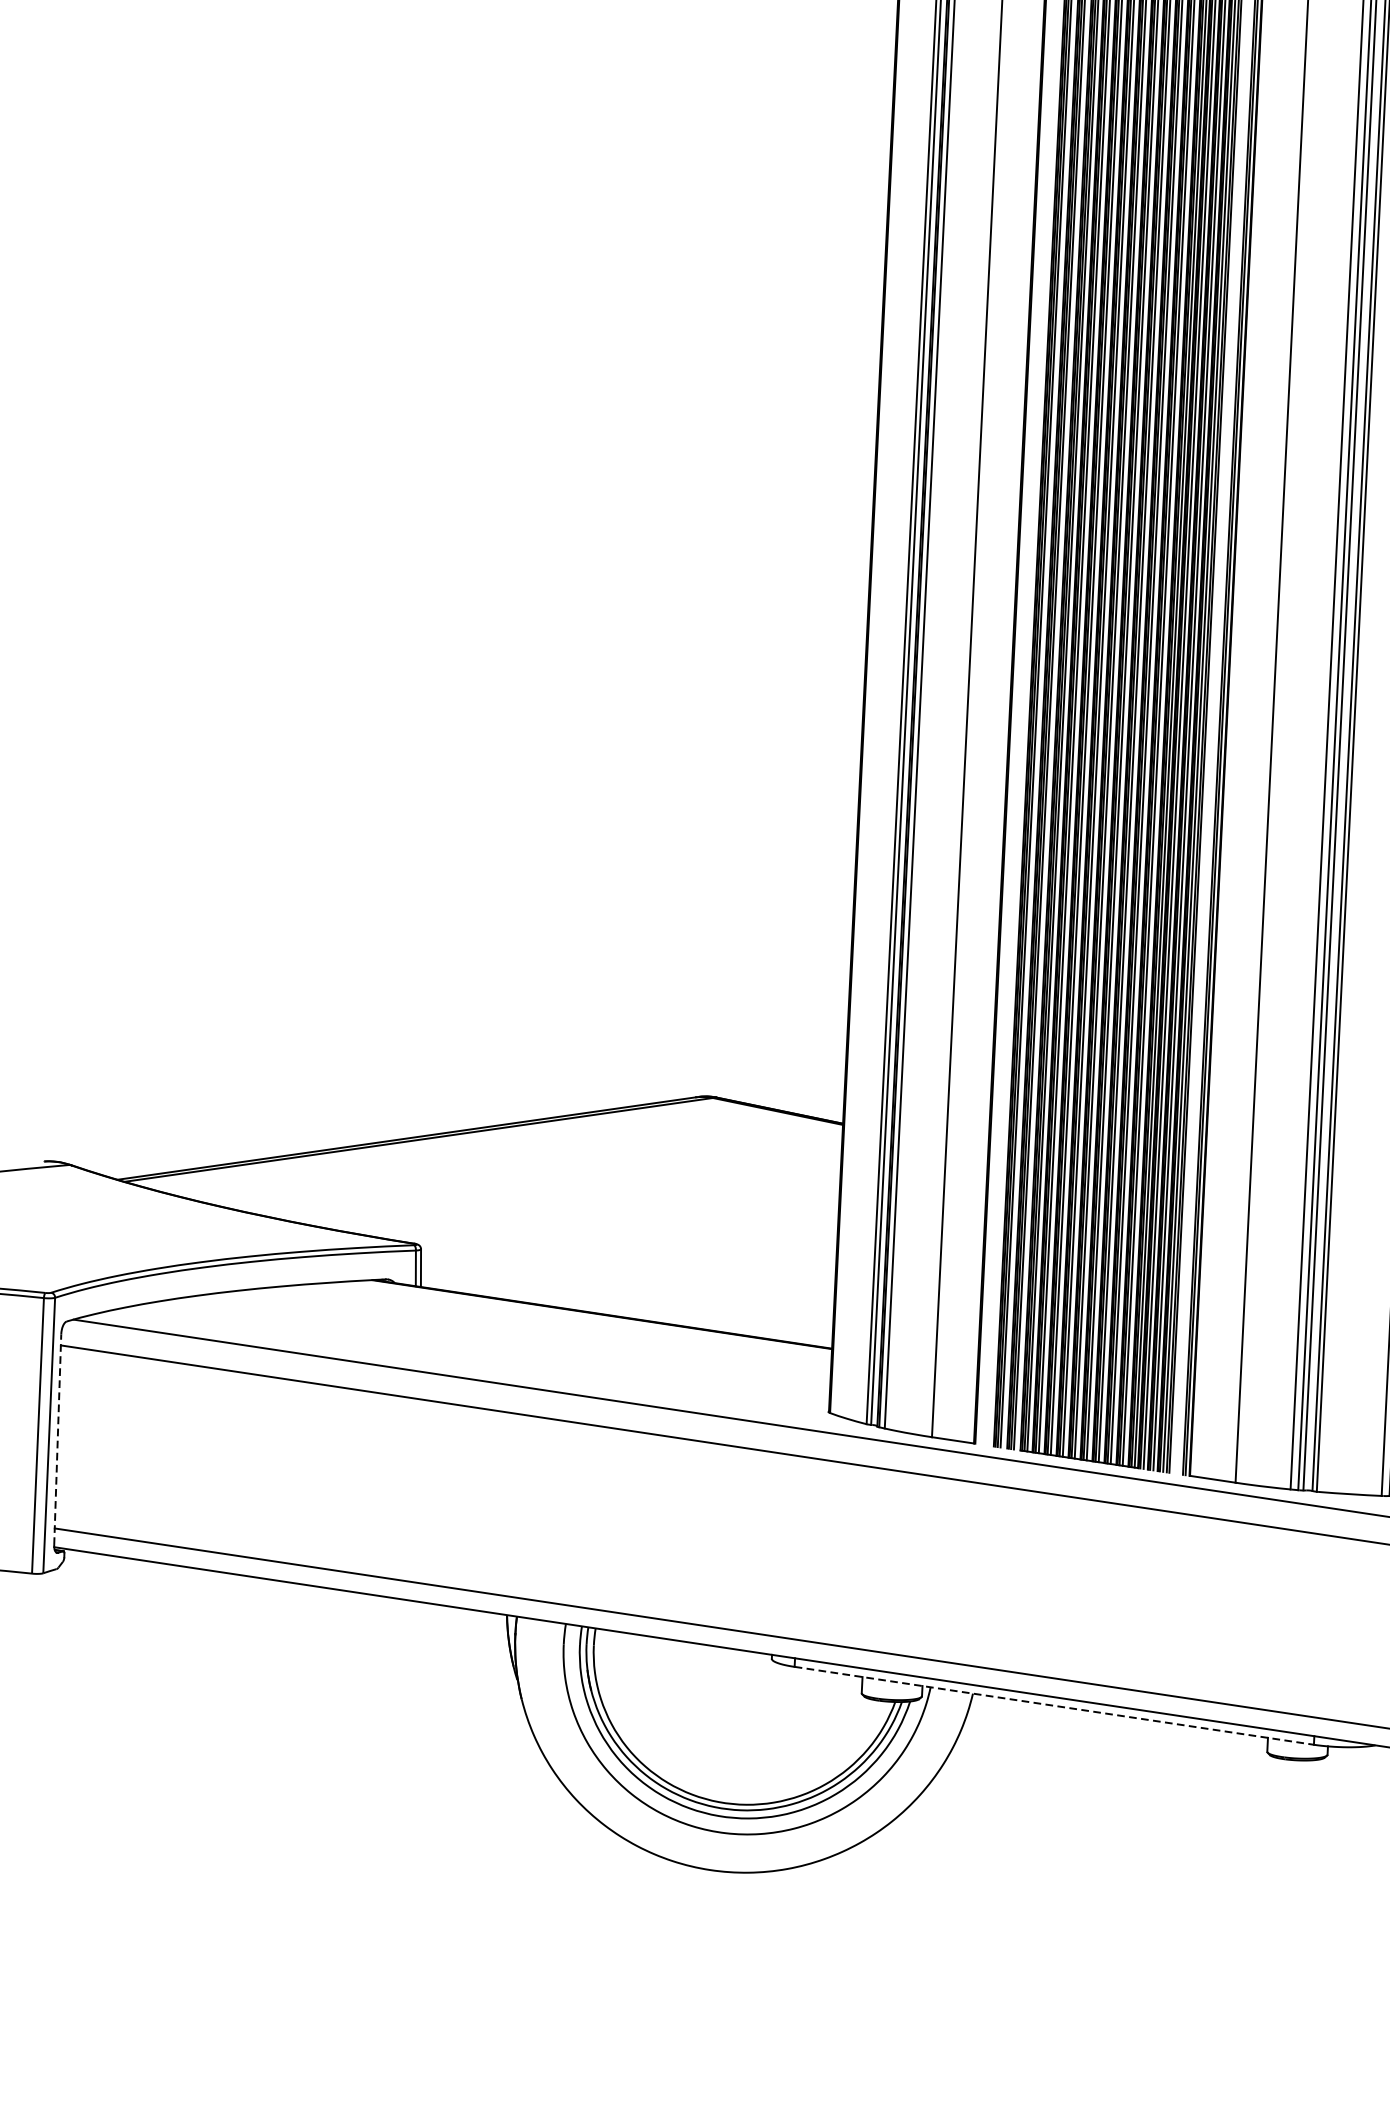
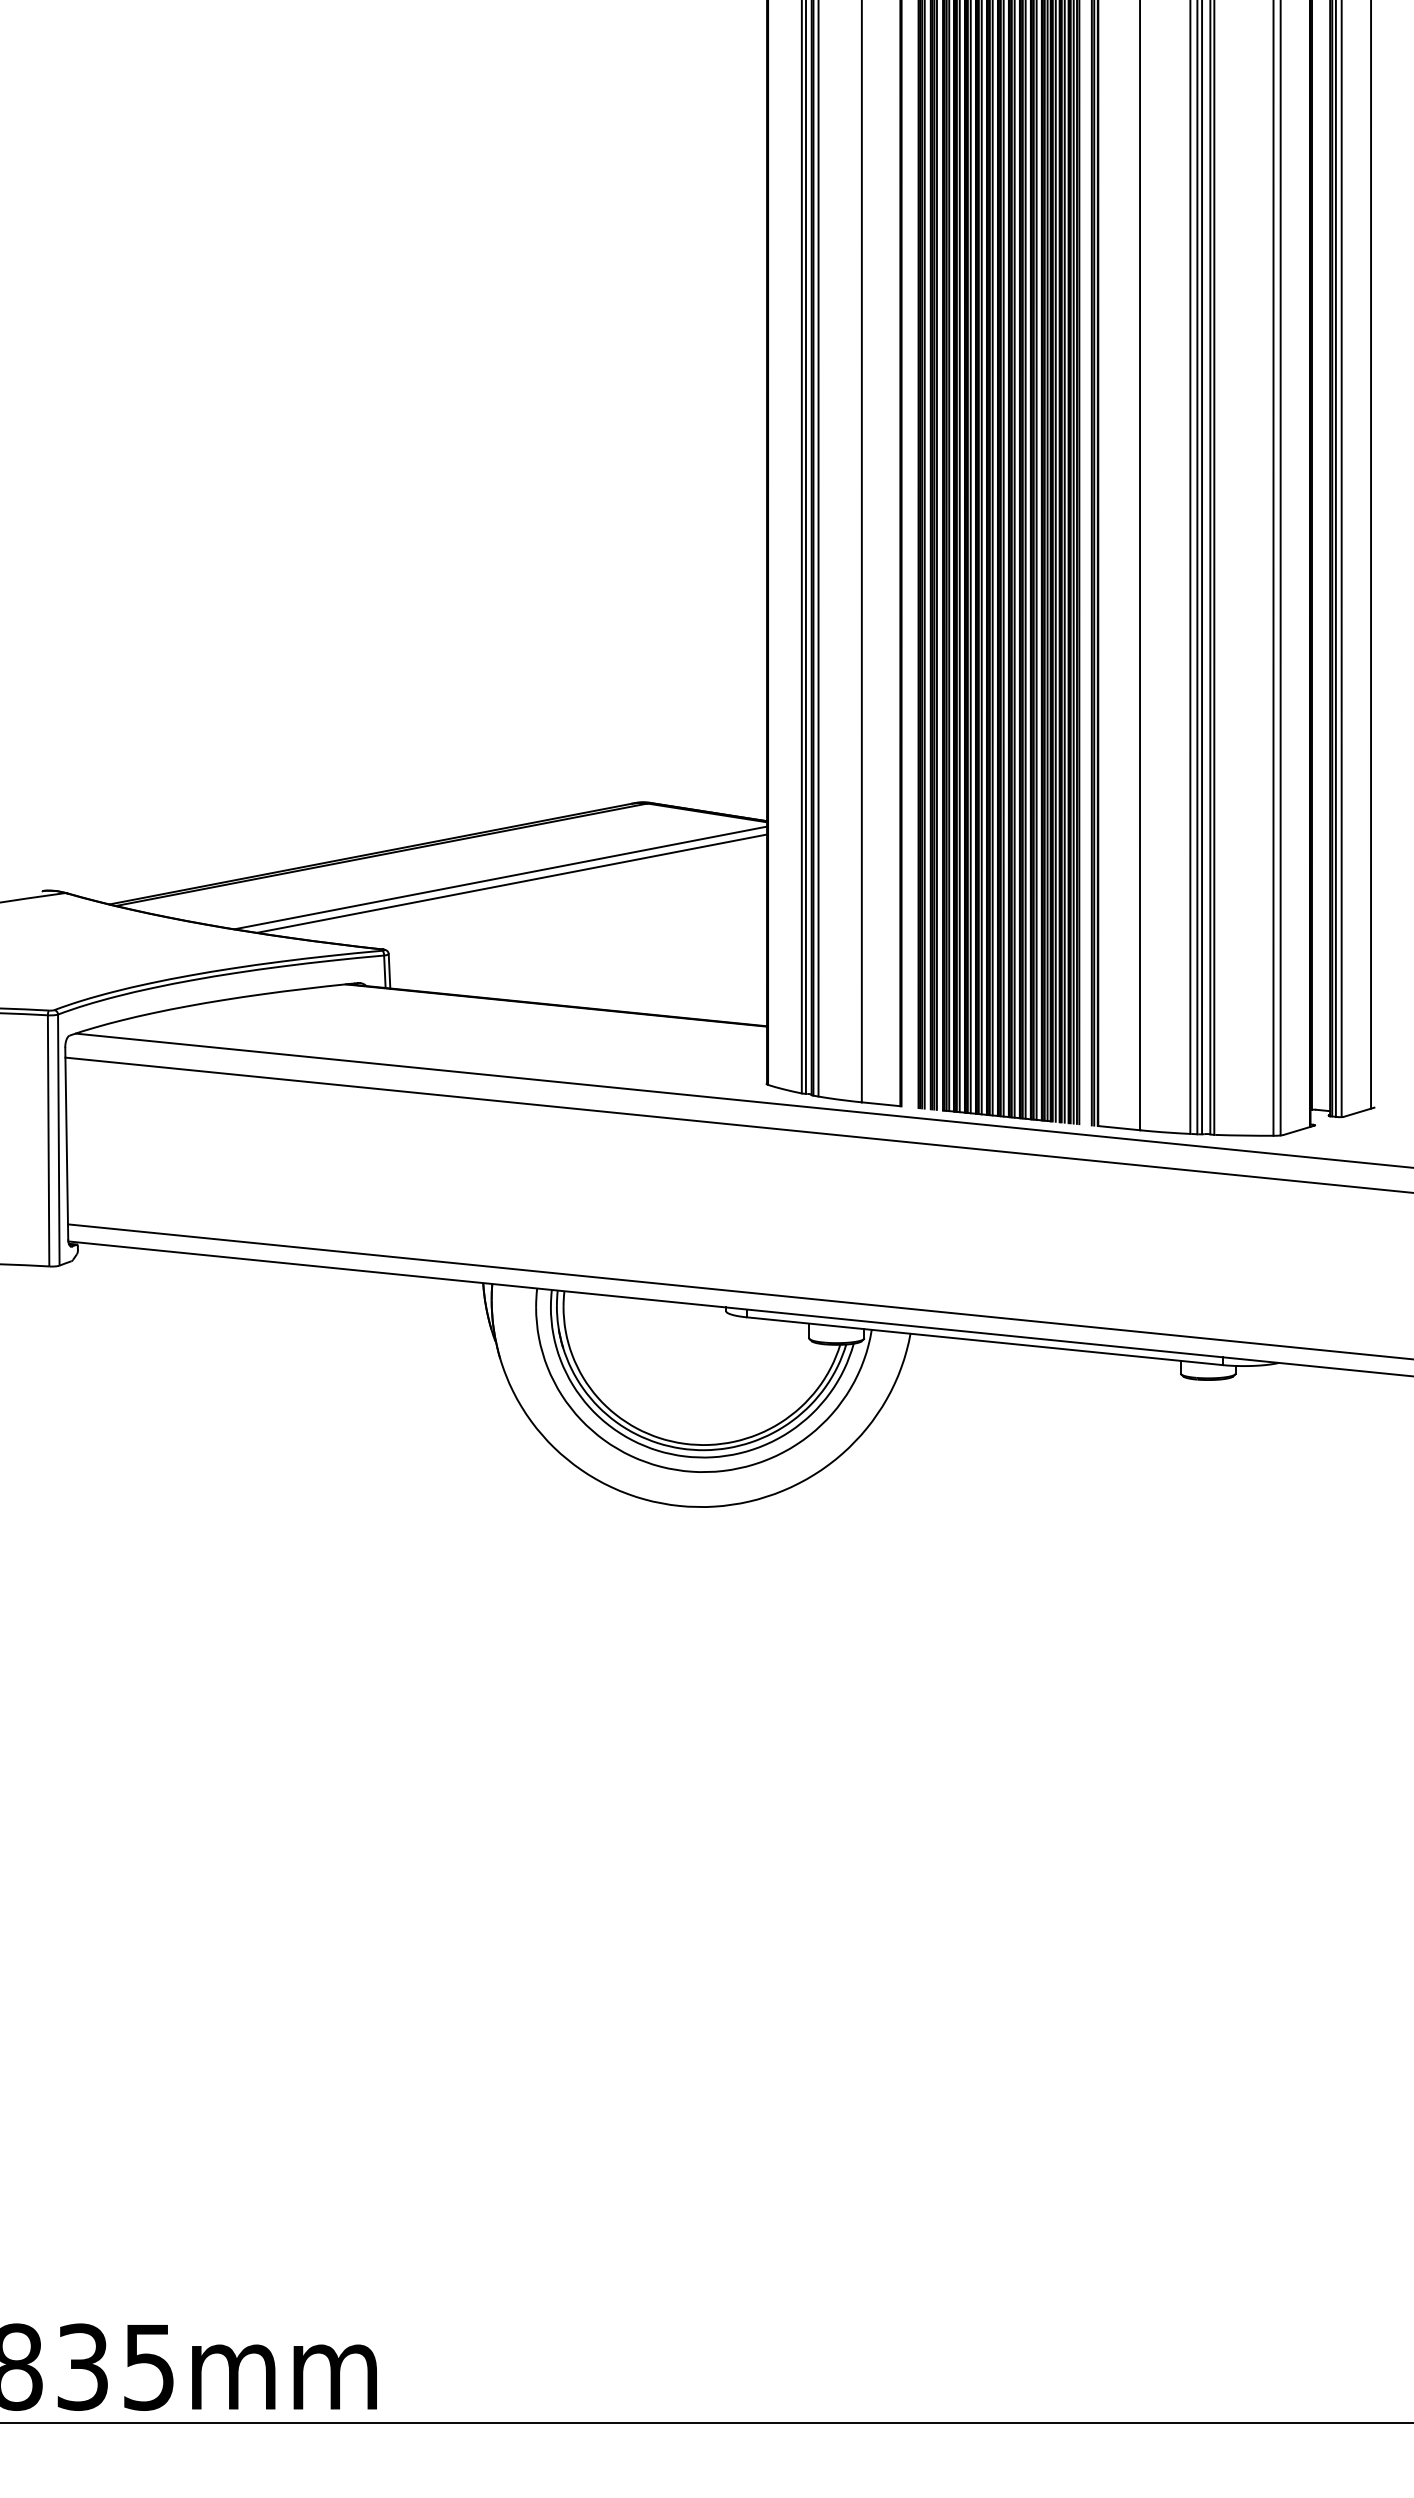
line: (547, 1171) -> (500, 877), added
line: (560, 1178) -> (512, 883), added
line: (57, 1439) -> (66, 1143), dashed -> solid
line: (1054, 1706) -> (985, 1341), dashed -> solid

